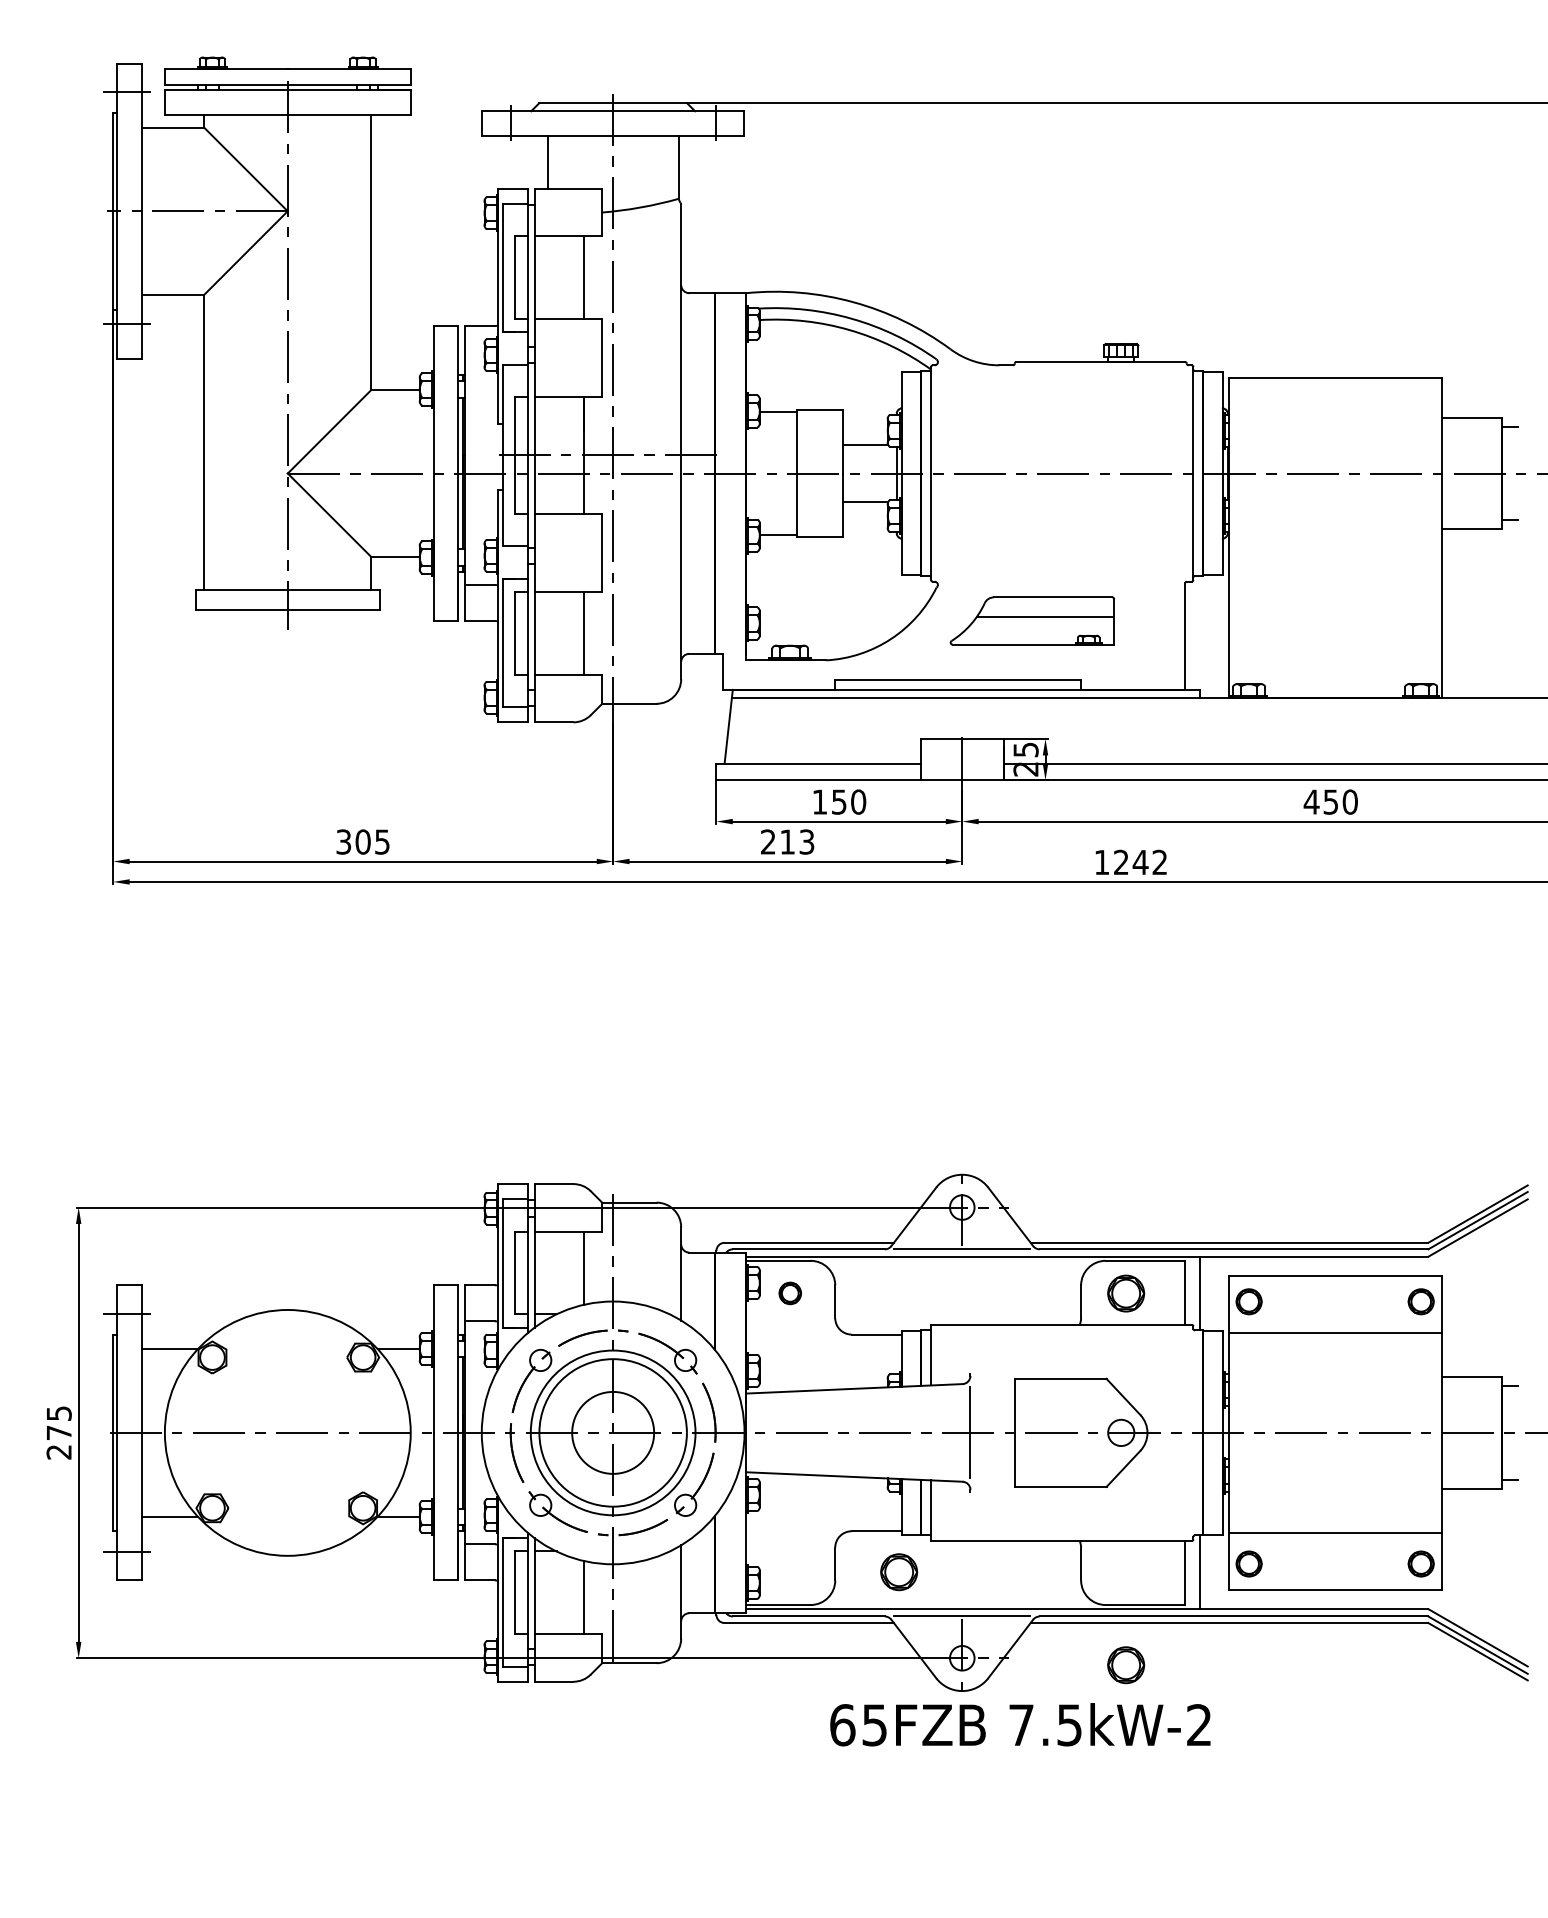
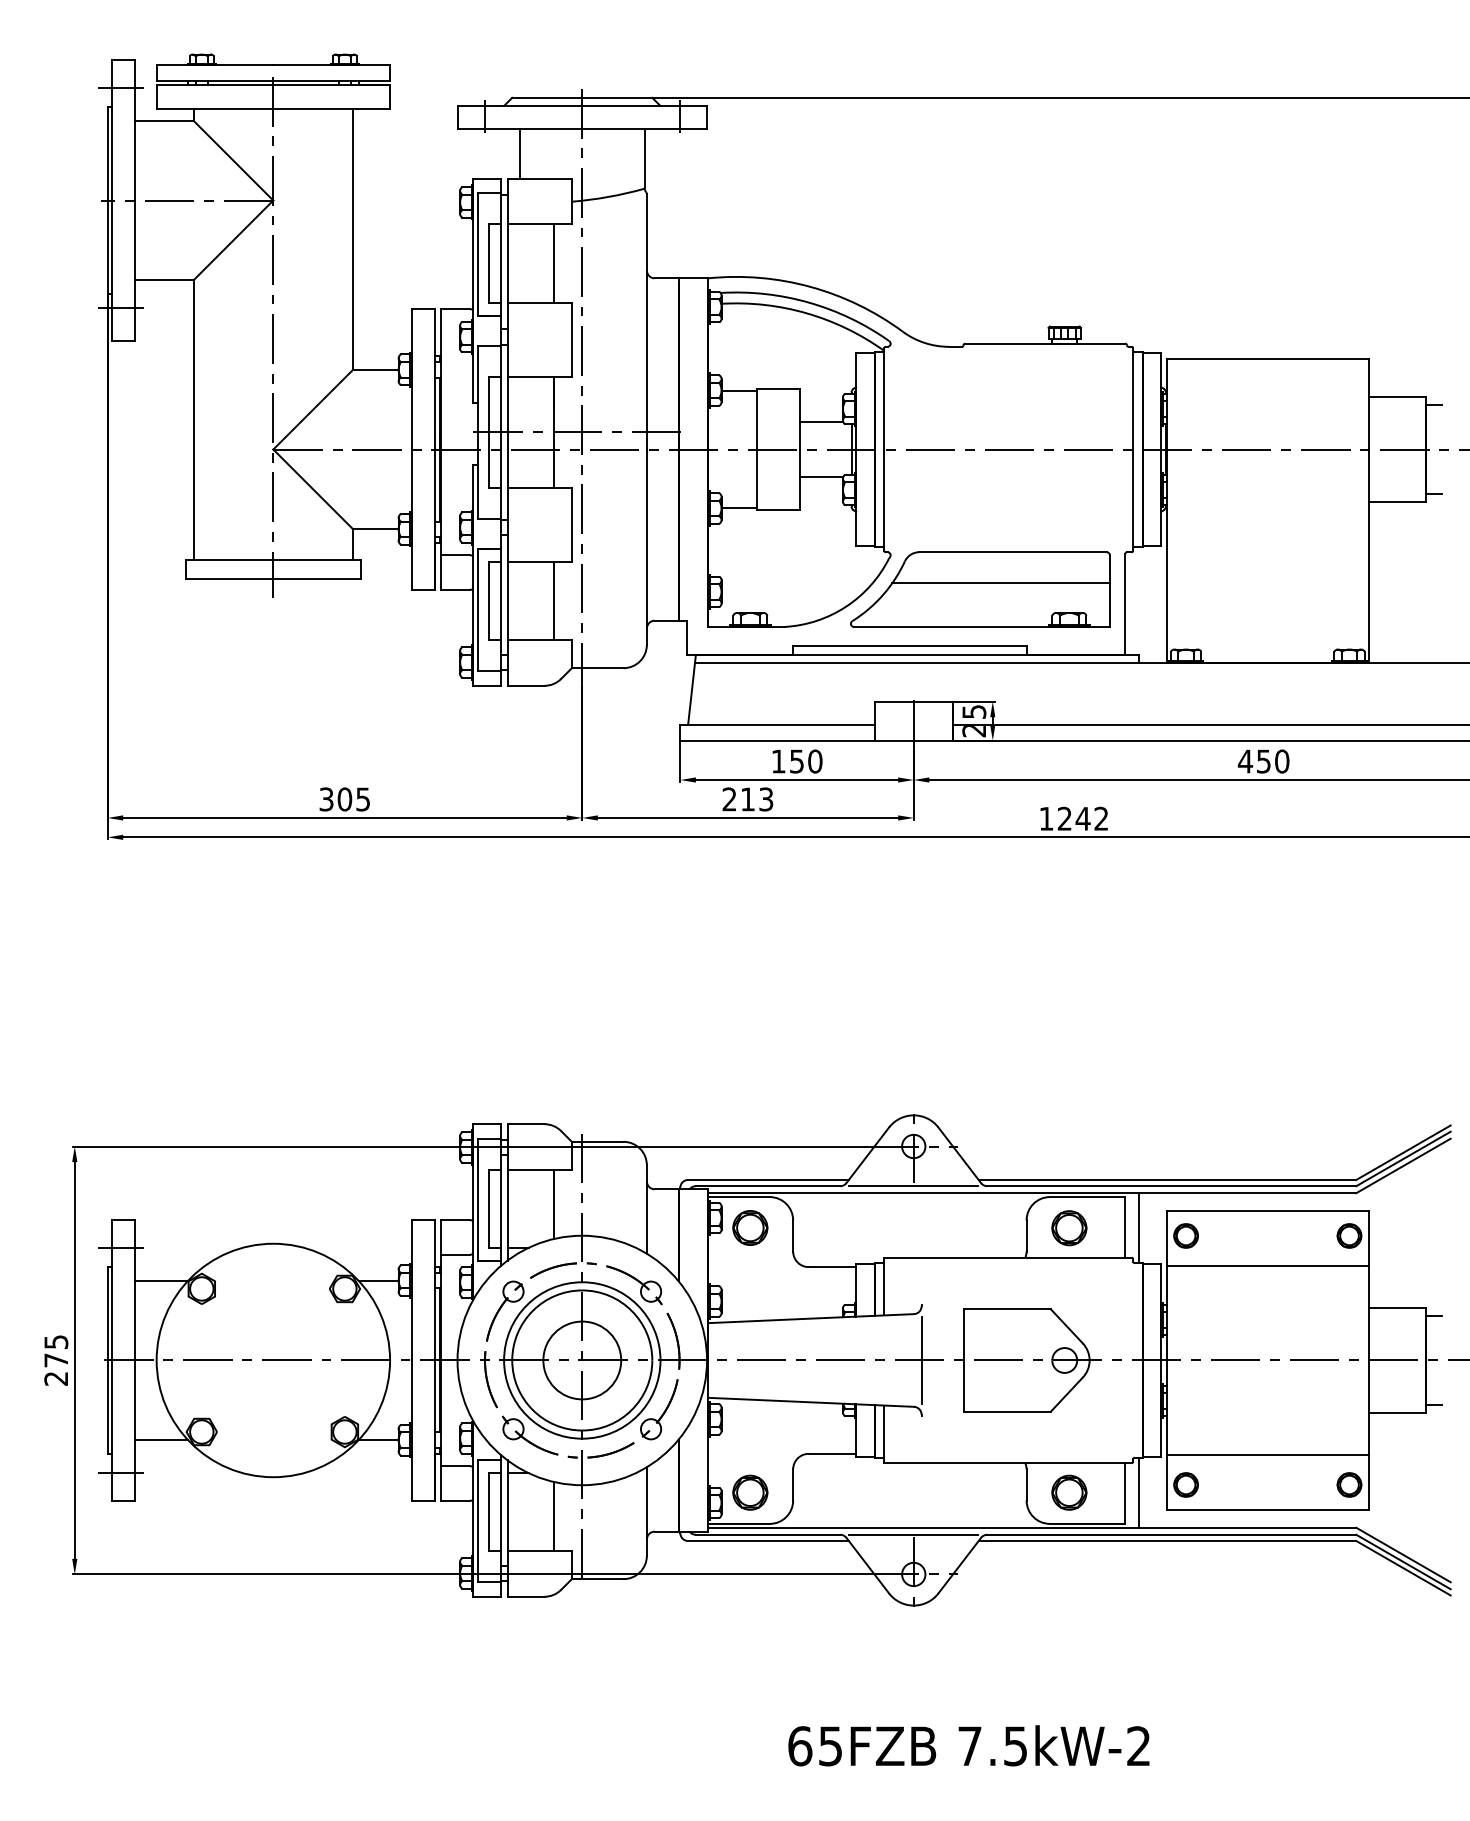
part: (1032, 620) -> (980, 589), size x1.67
part: (790, 1293) -> (750, 1228), size x1.67
part: (899, 1572) -> (750, 1493), moved
part: (1126, 1665) -> (1069, 1493), moved
text: (1020, 1724) -> (969, 1745), moved

